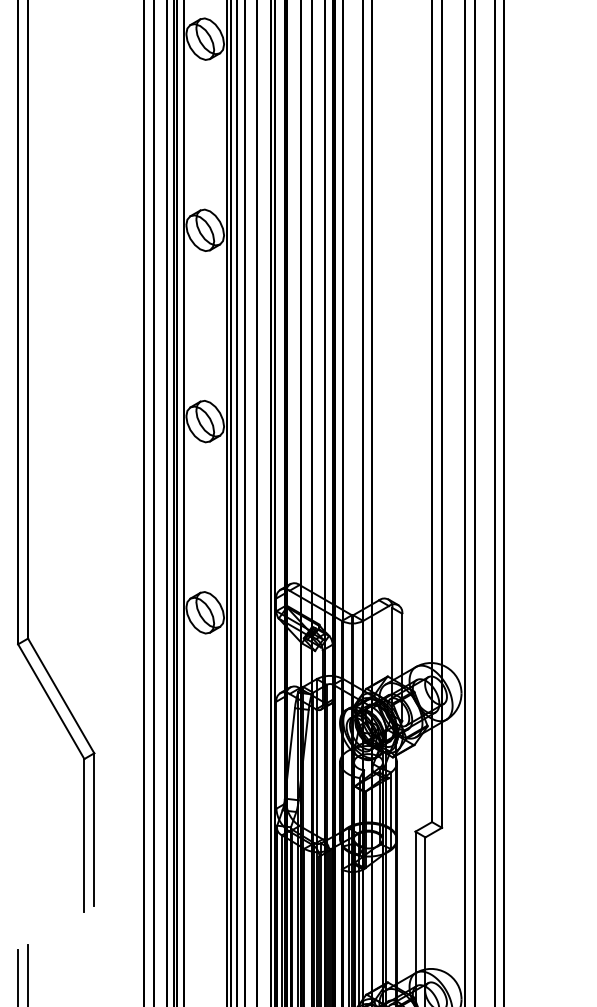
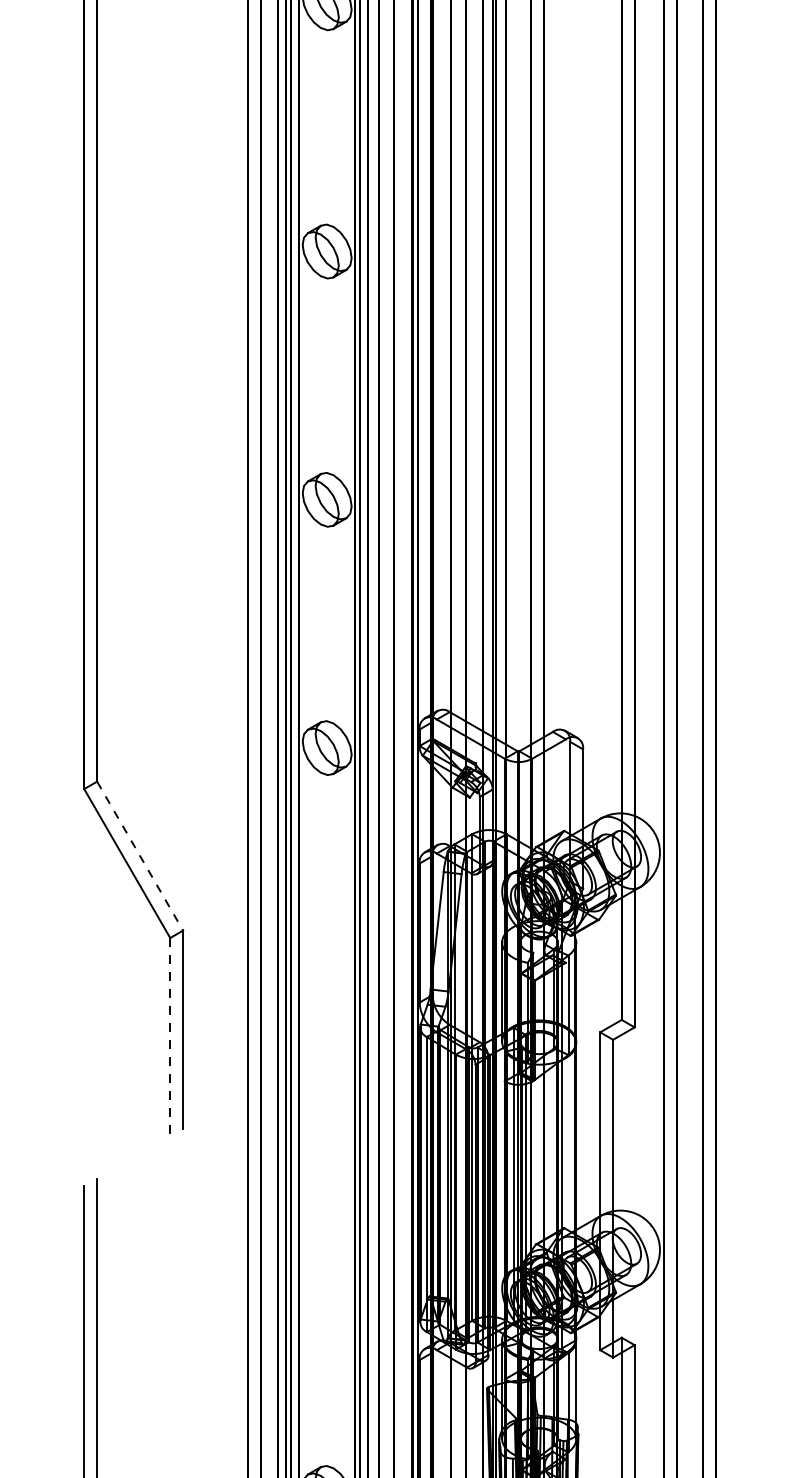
line: (61, 696) -> (140, 856), solid -> dashed
line: (84, 835) -> (170, 1037), solid -> dashed

